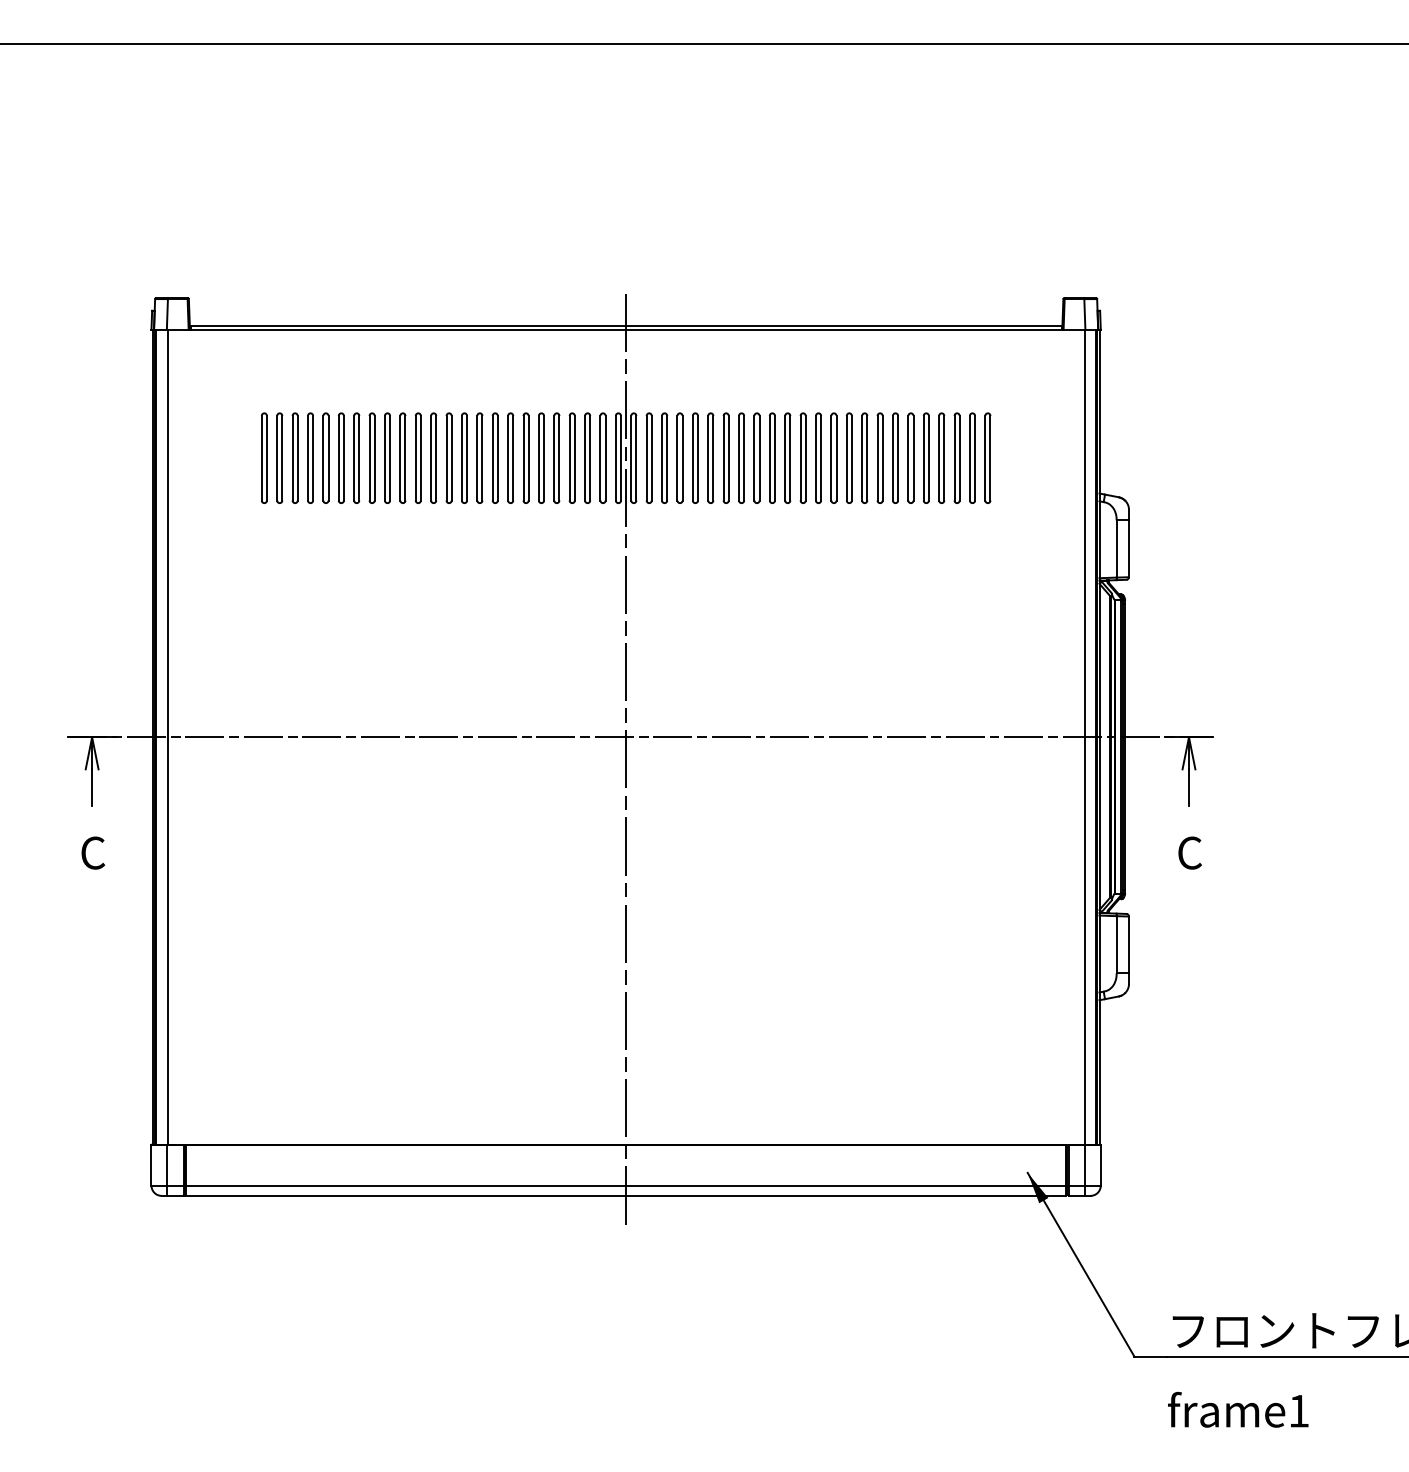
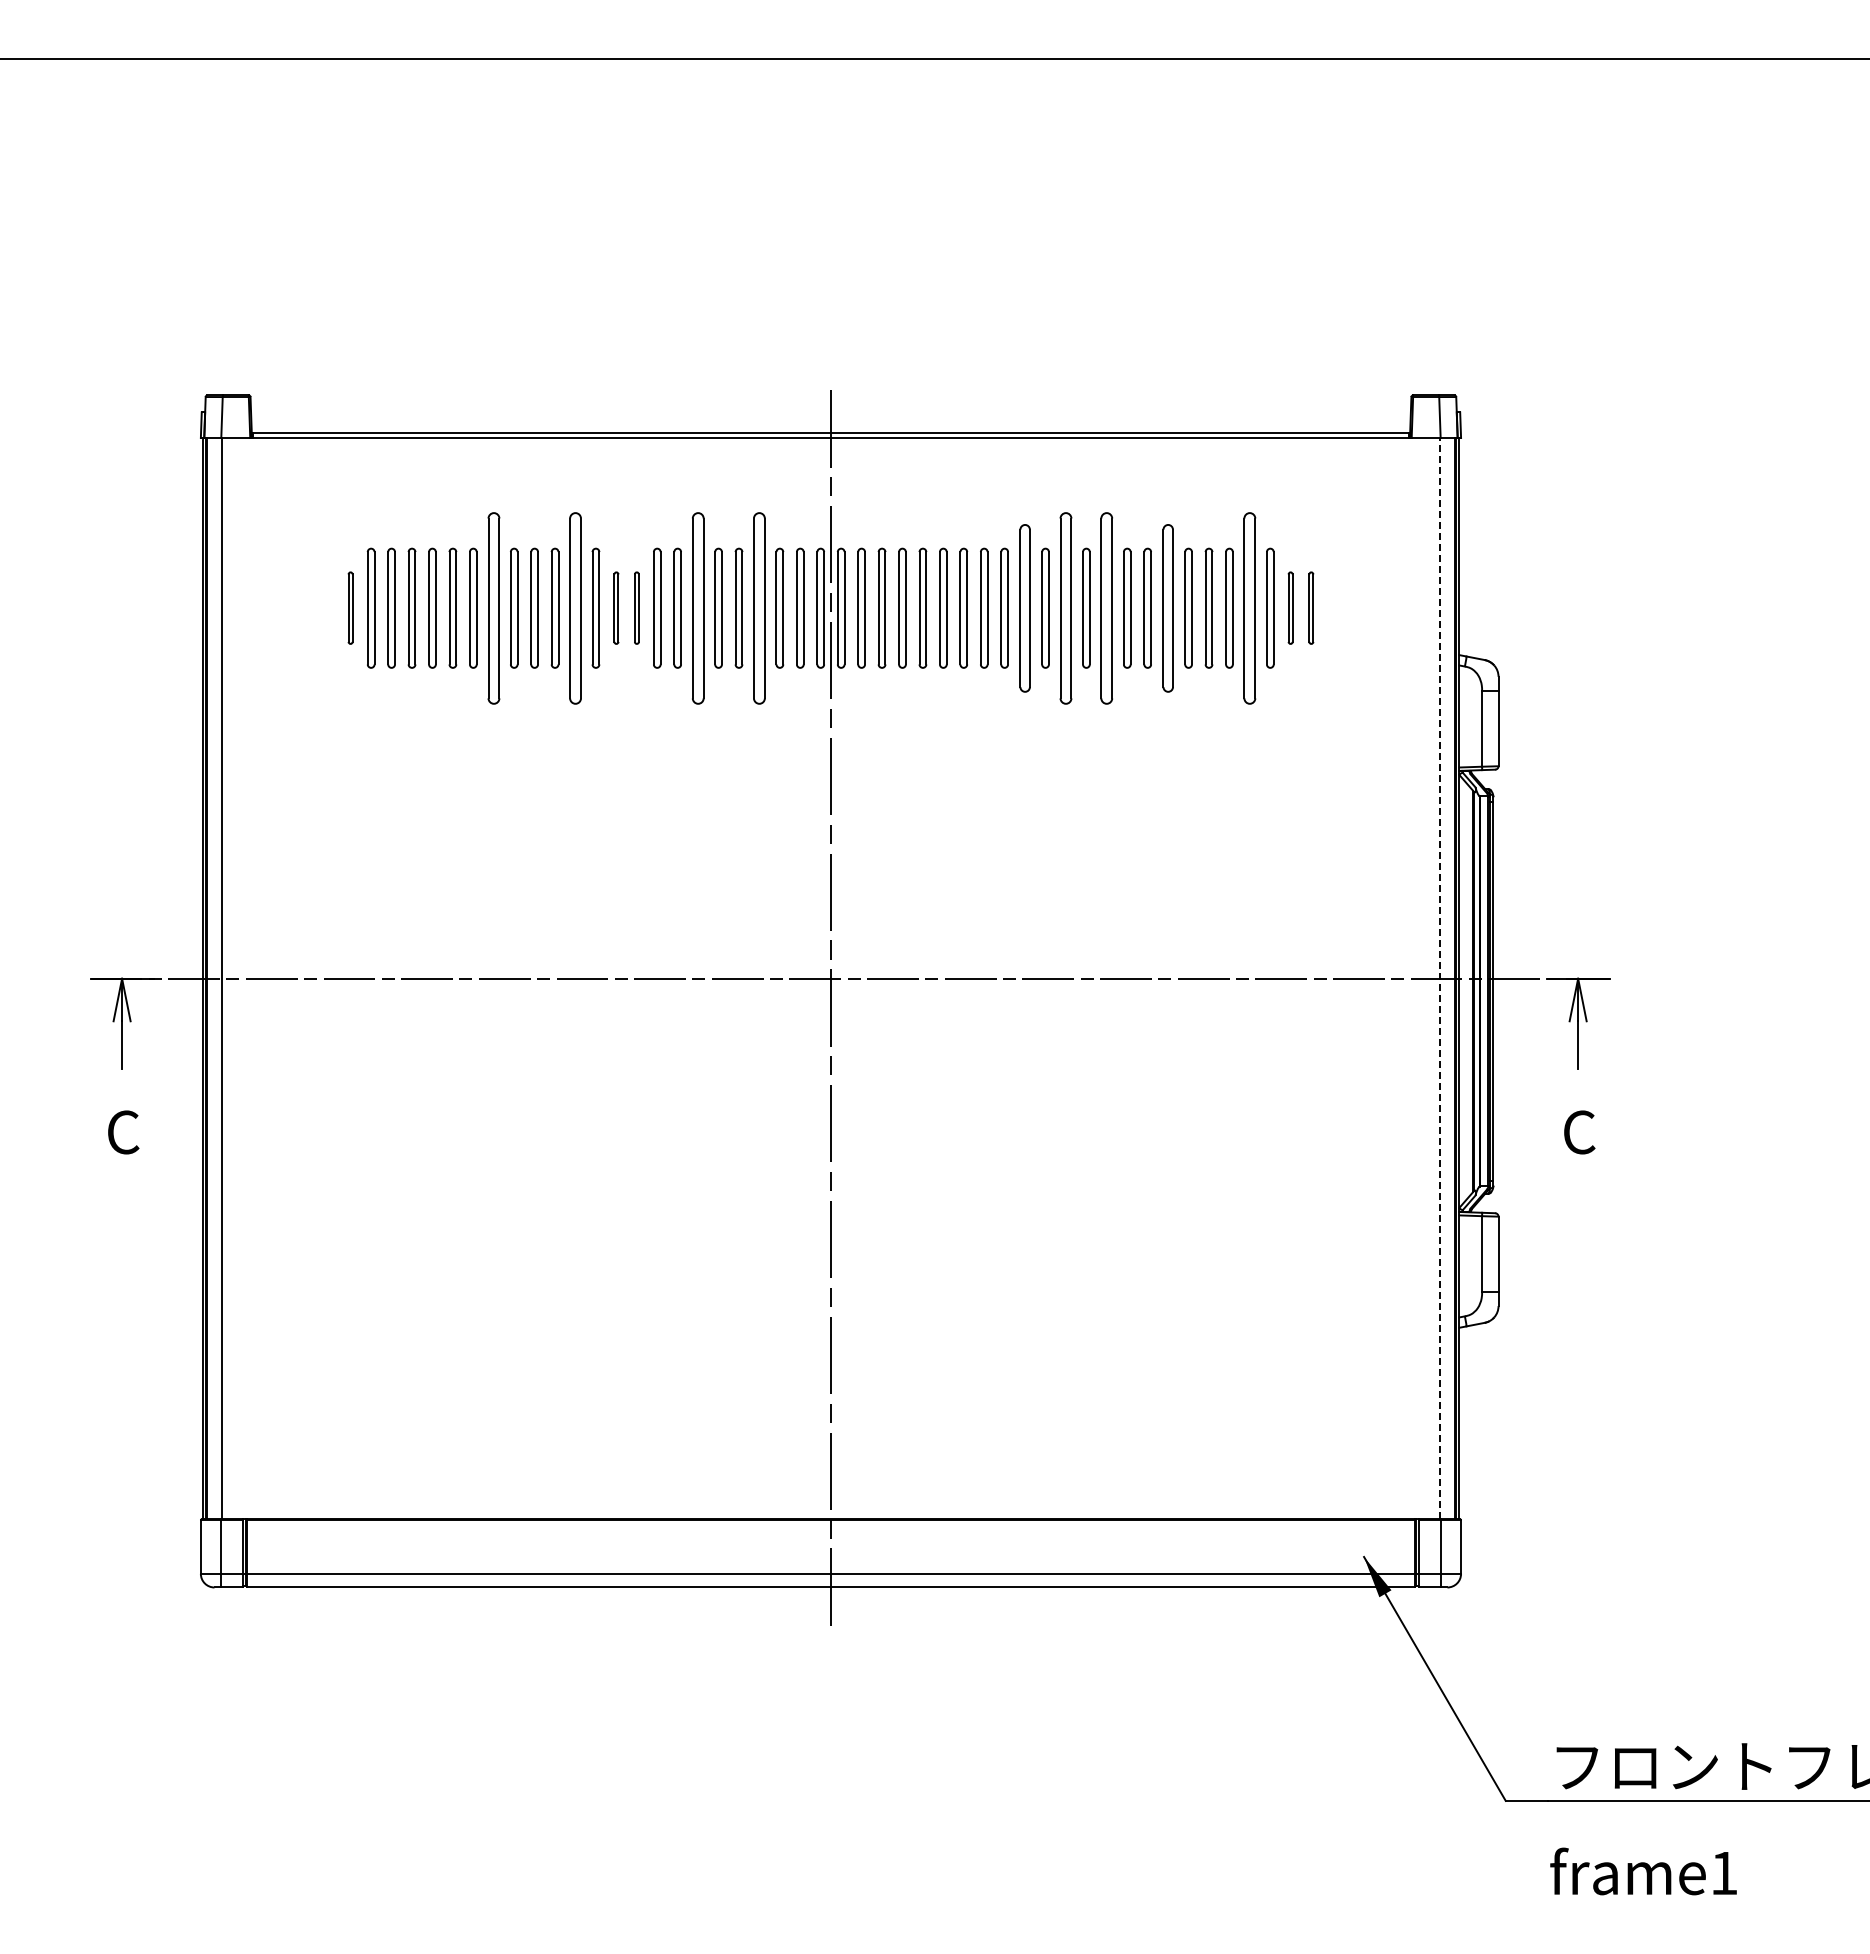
part: (264, 457) -> (350, 607), size x0.6
part: (371, 457) -> (493, 607), size x1.6
part: (433, 457) -> (575, 607), size x1.6
part: (464, 457) -> (616, 607), size x0.6
part: (479, 457) -> (636, 607), size x0.6
part: (525, 457) -> (697, 607), size x1.6
part: (572, 457) -> (759, 607), size x1.6
part: (771, 457) -> (1024, 607), size x1.4
part: (802, 457) -> (1065, 607), size x1.6
part: (833, 457) -> (1106, 607), size x1.6
part: (879, 457) -> (1167, 607), size x1.4
part: (941, 457) -> (1249, 607), size x1.6
part: (972, 457) -> (1290, 607), size x0.6
part: (988, 457) -> (1311, 607), size x0.6
line: (1084, 737) -> (1439, 978), solid -> dashed

